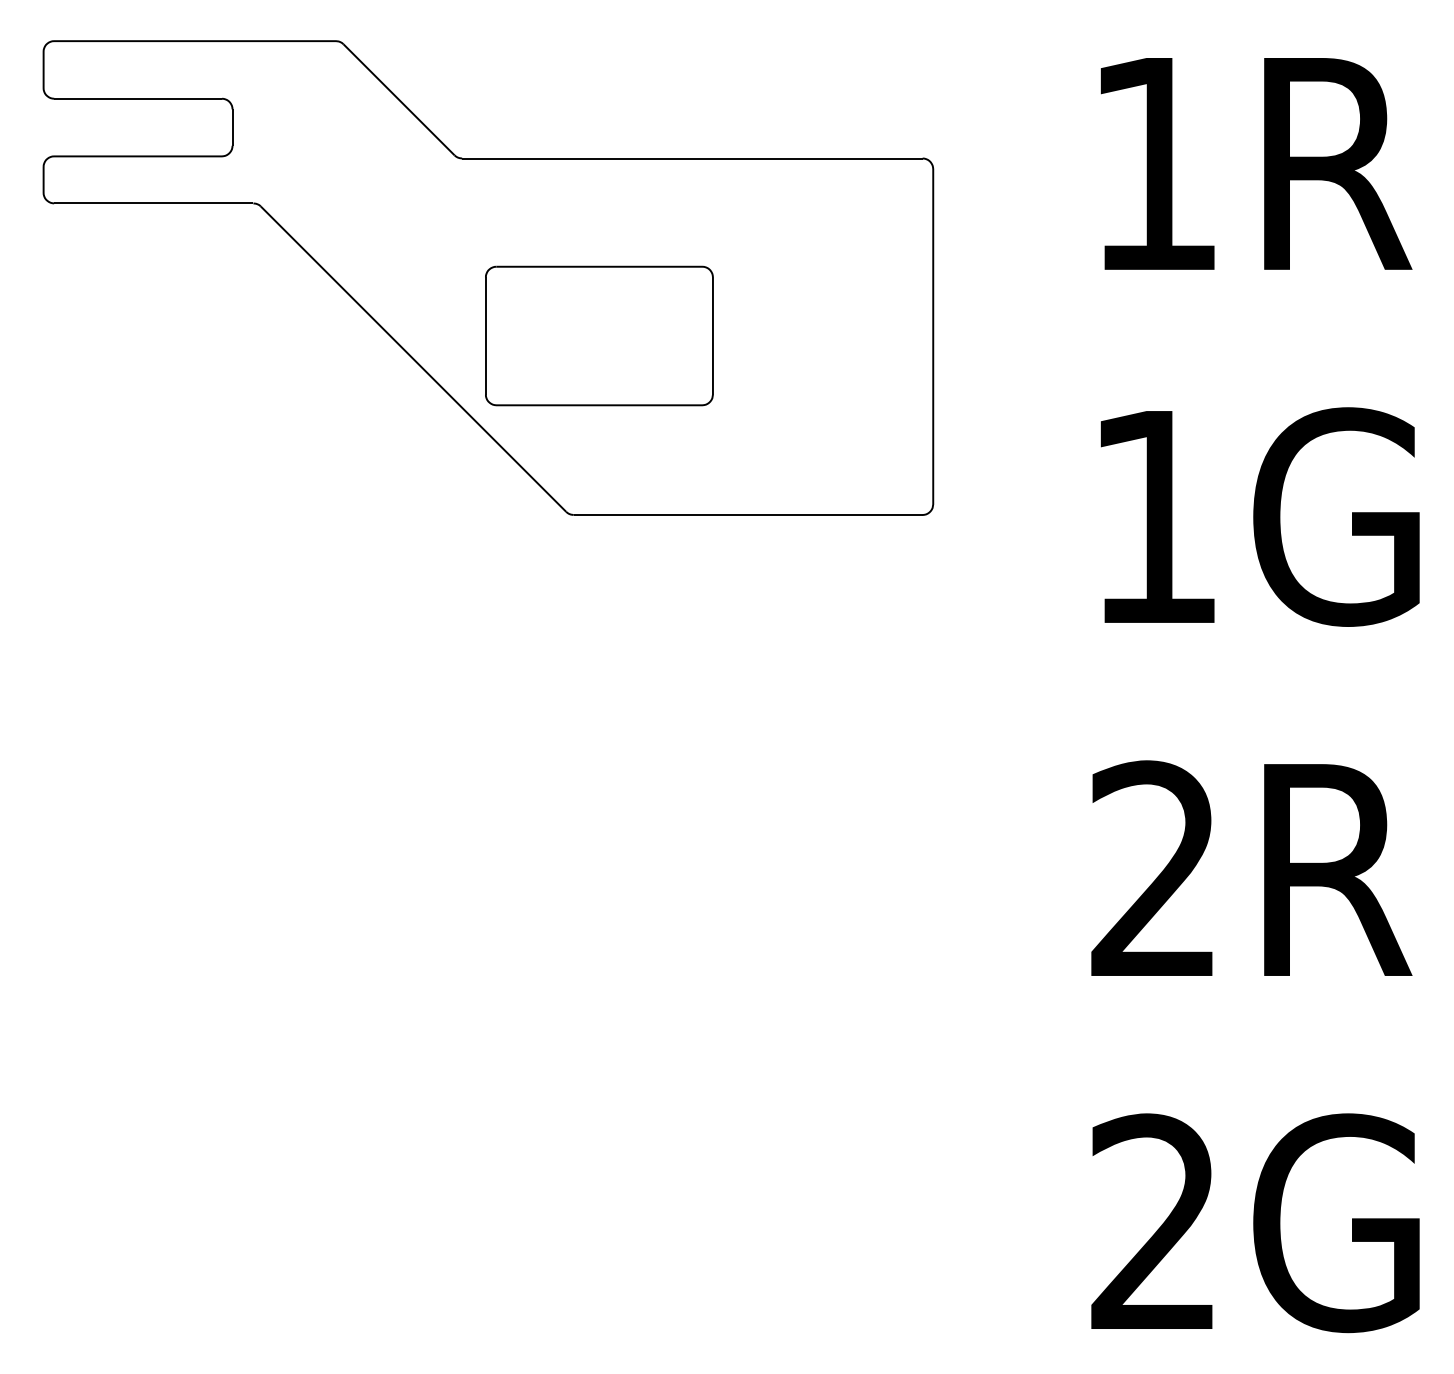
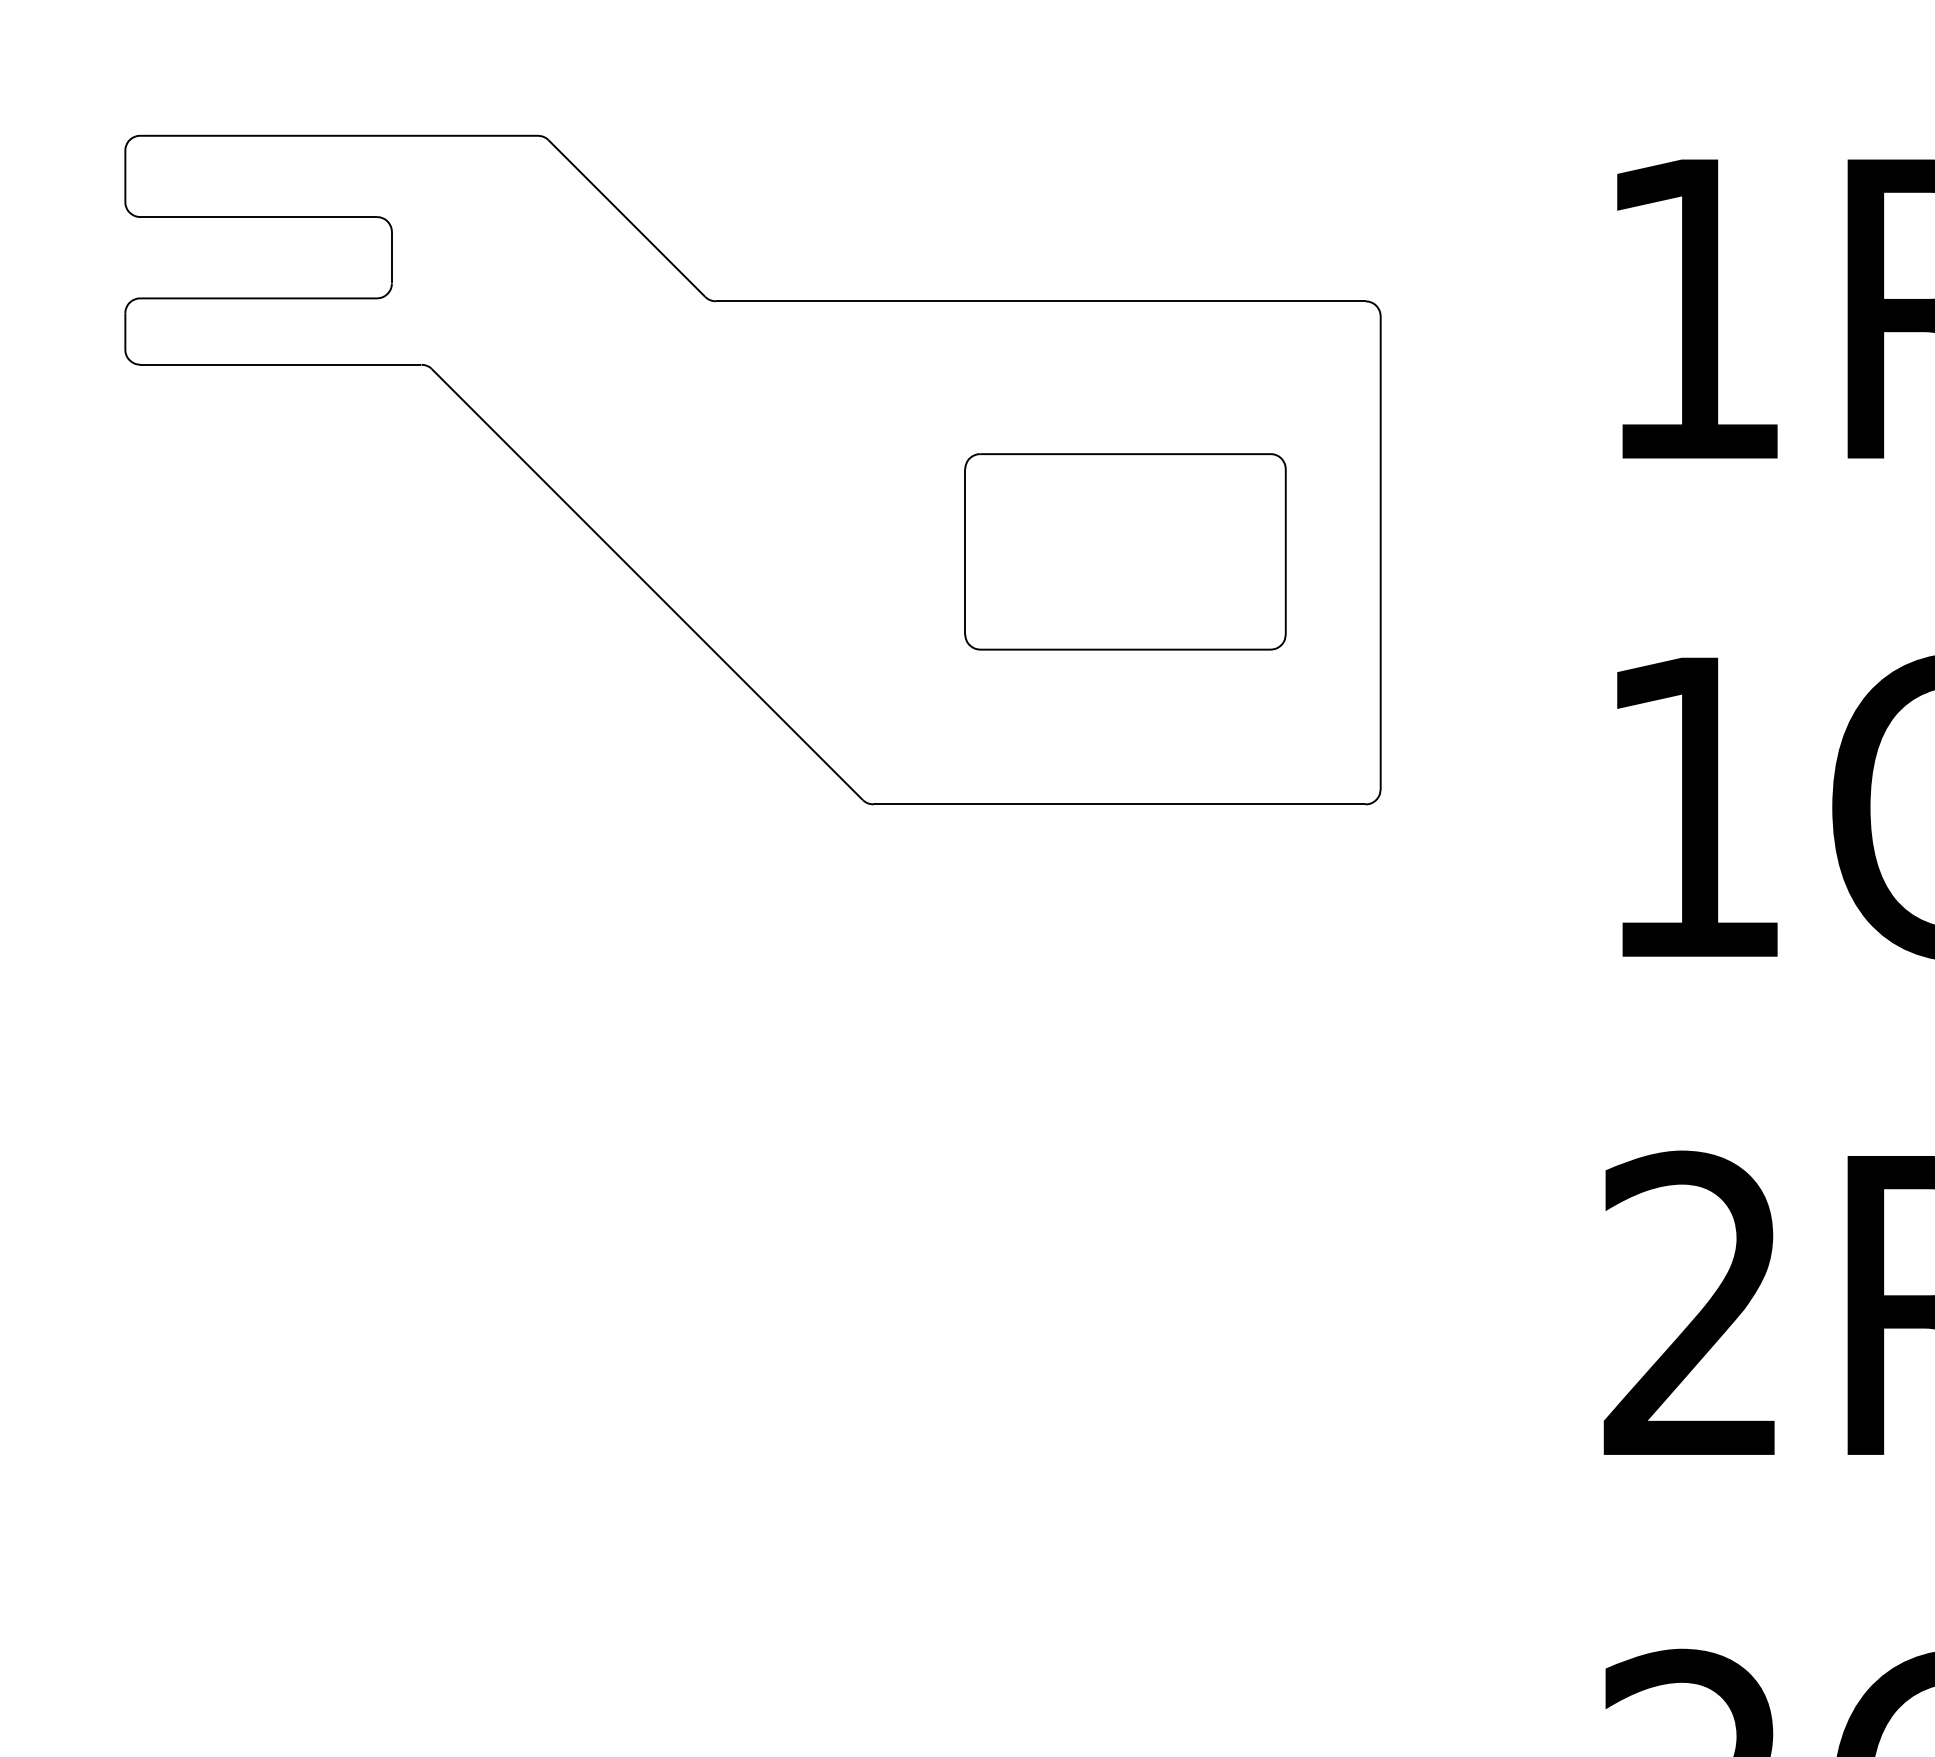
part: (599, 335) -> (1125, 551), moved

